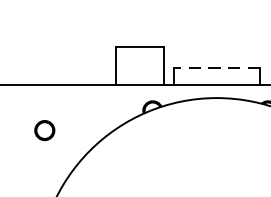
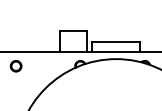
line: (215, 68) -> (115, 42), dashed -> solid
part: (43, 130) -> (15, 66), moved

